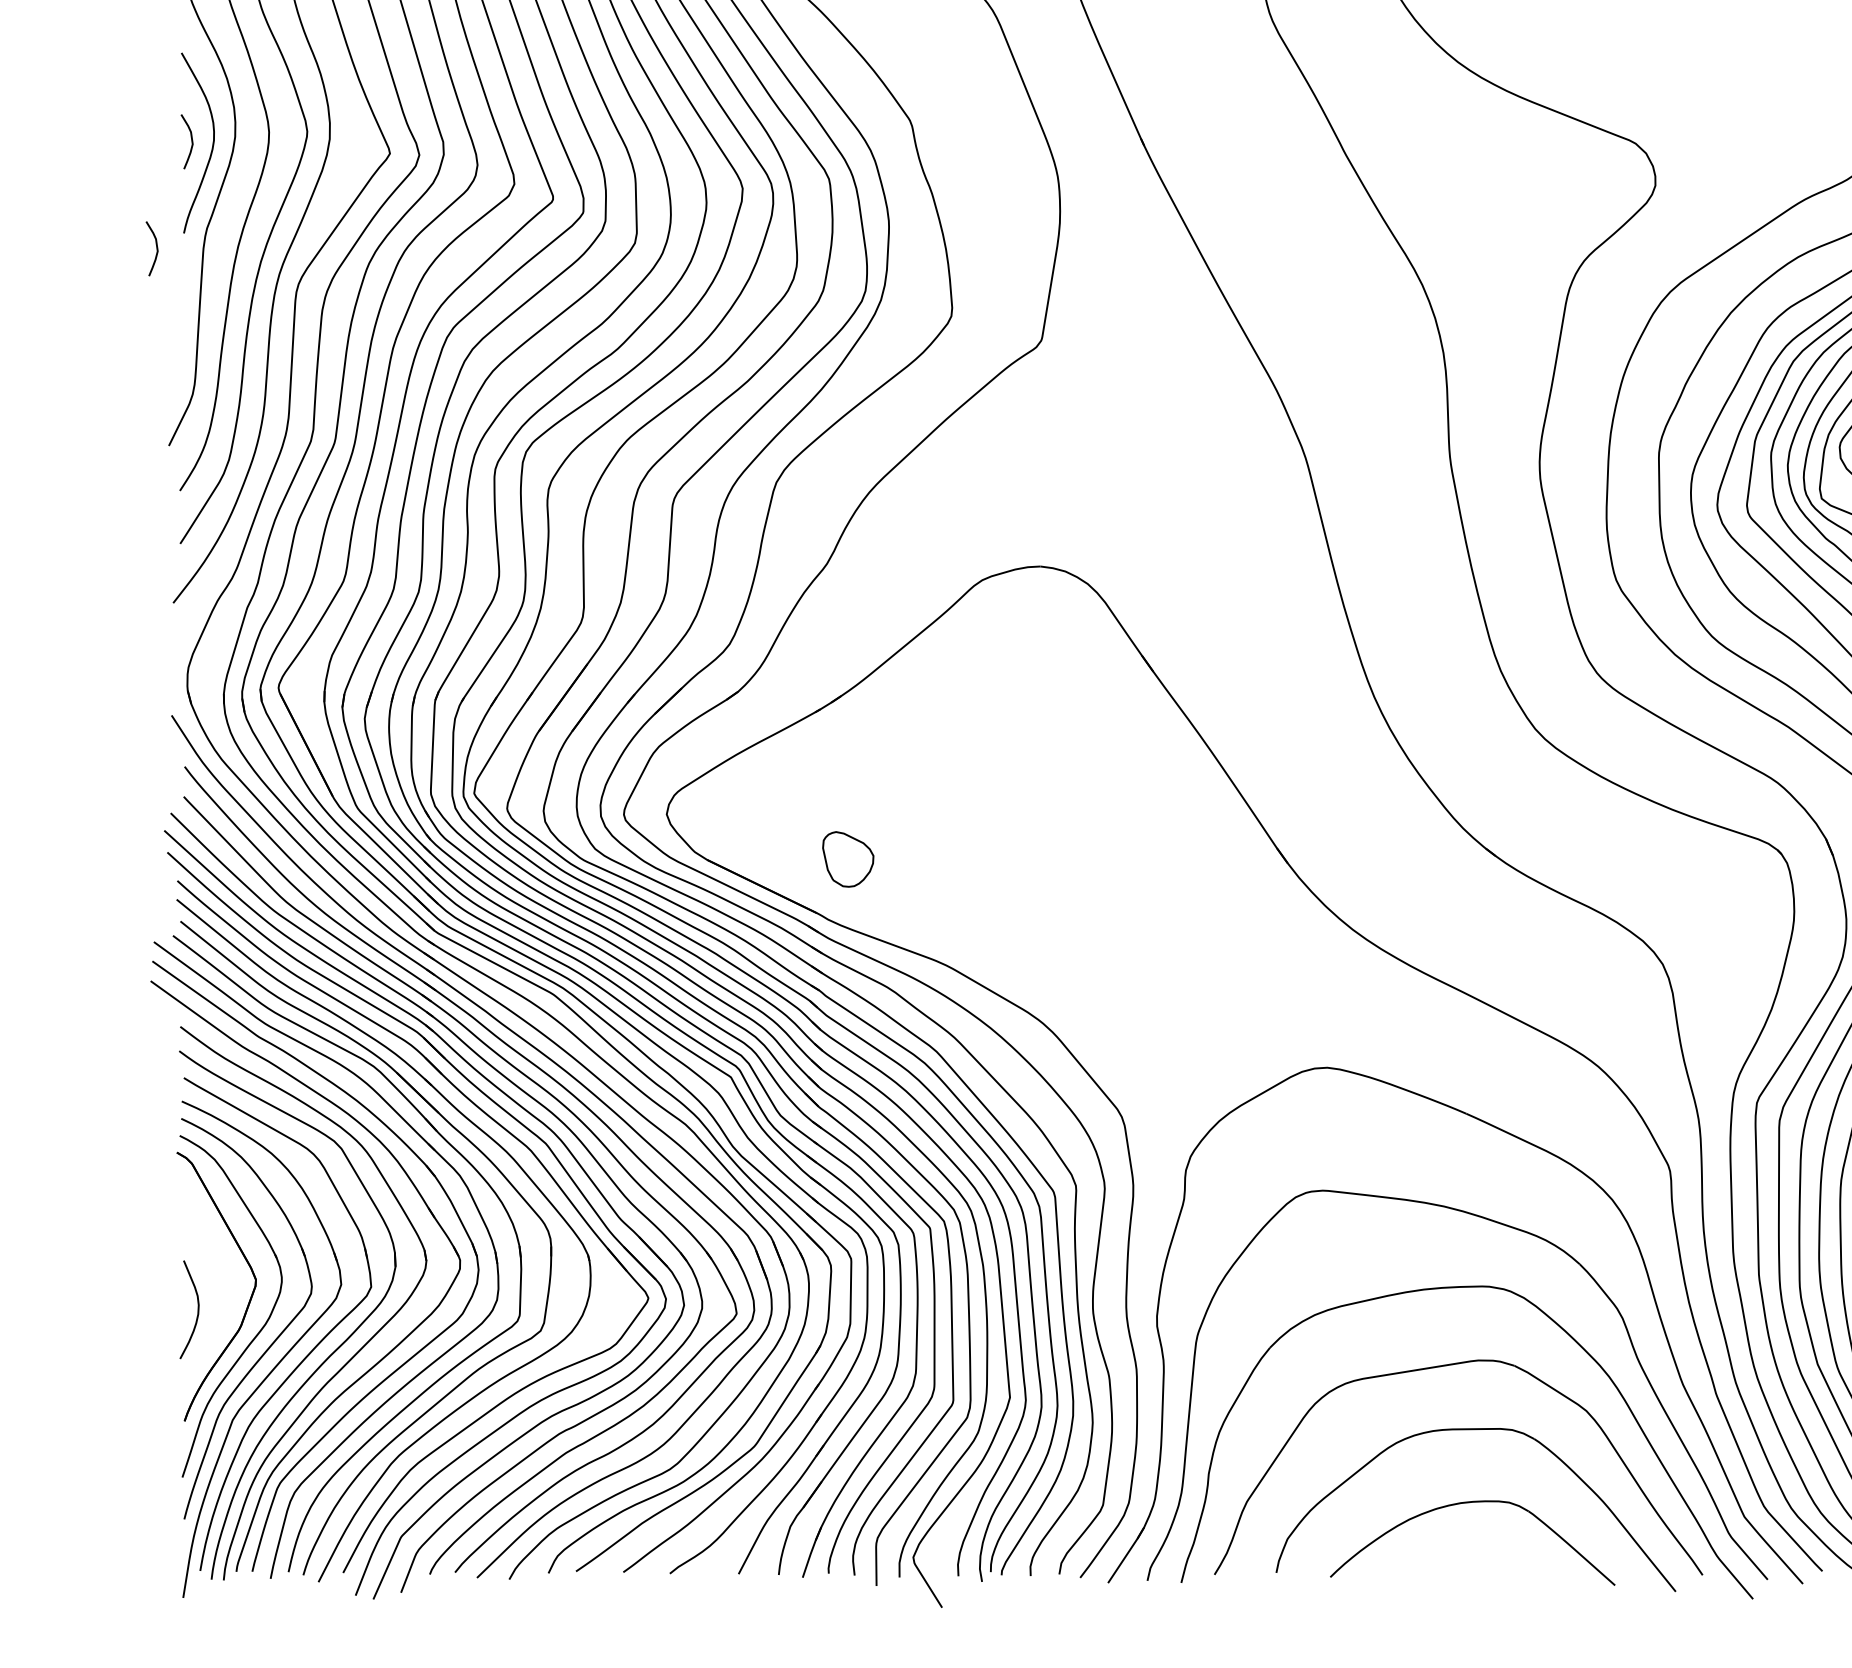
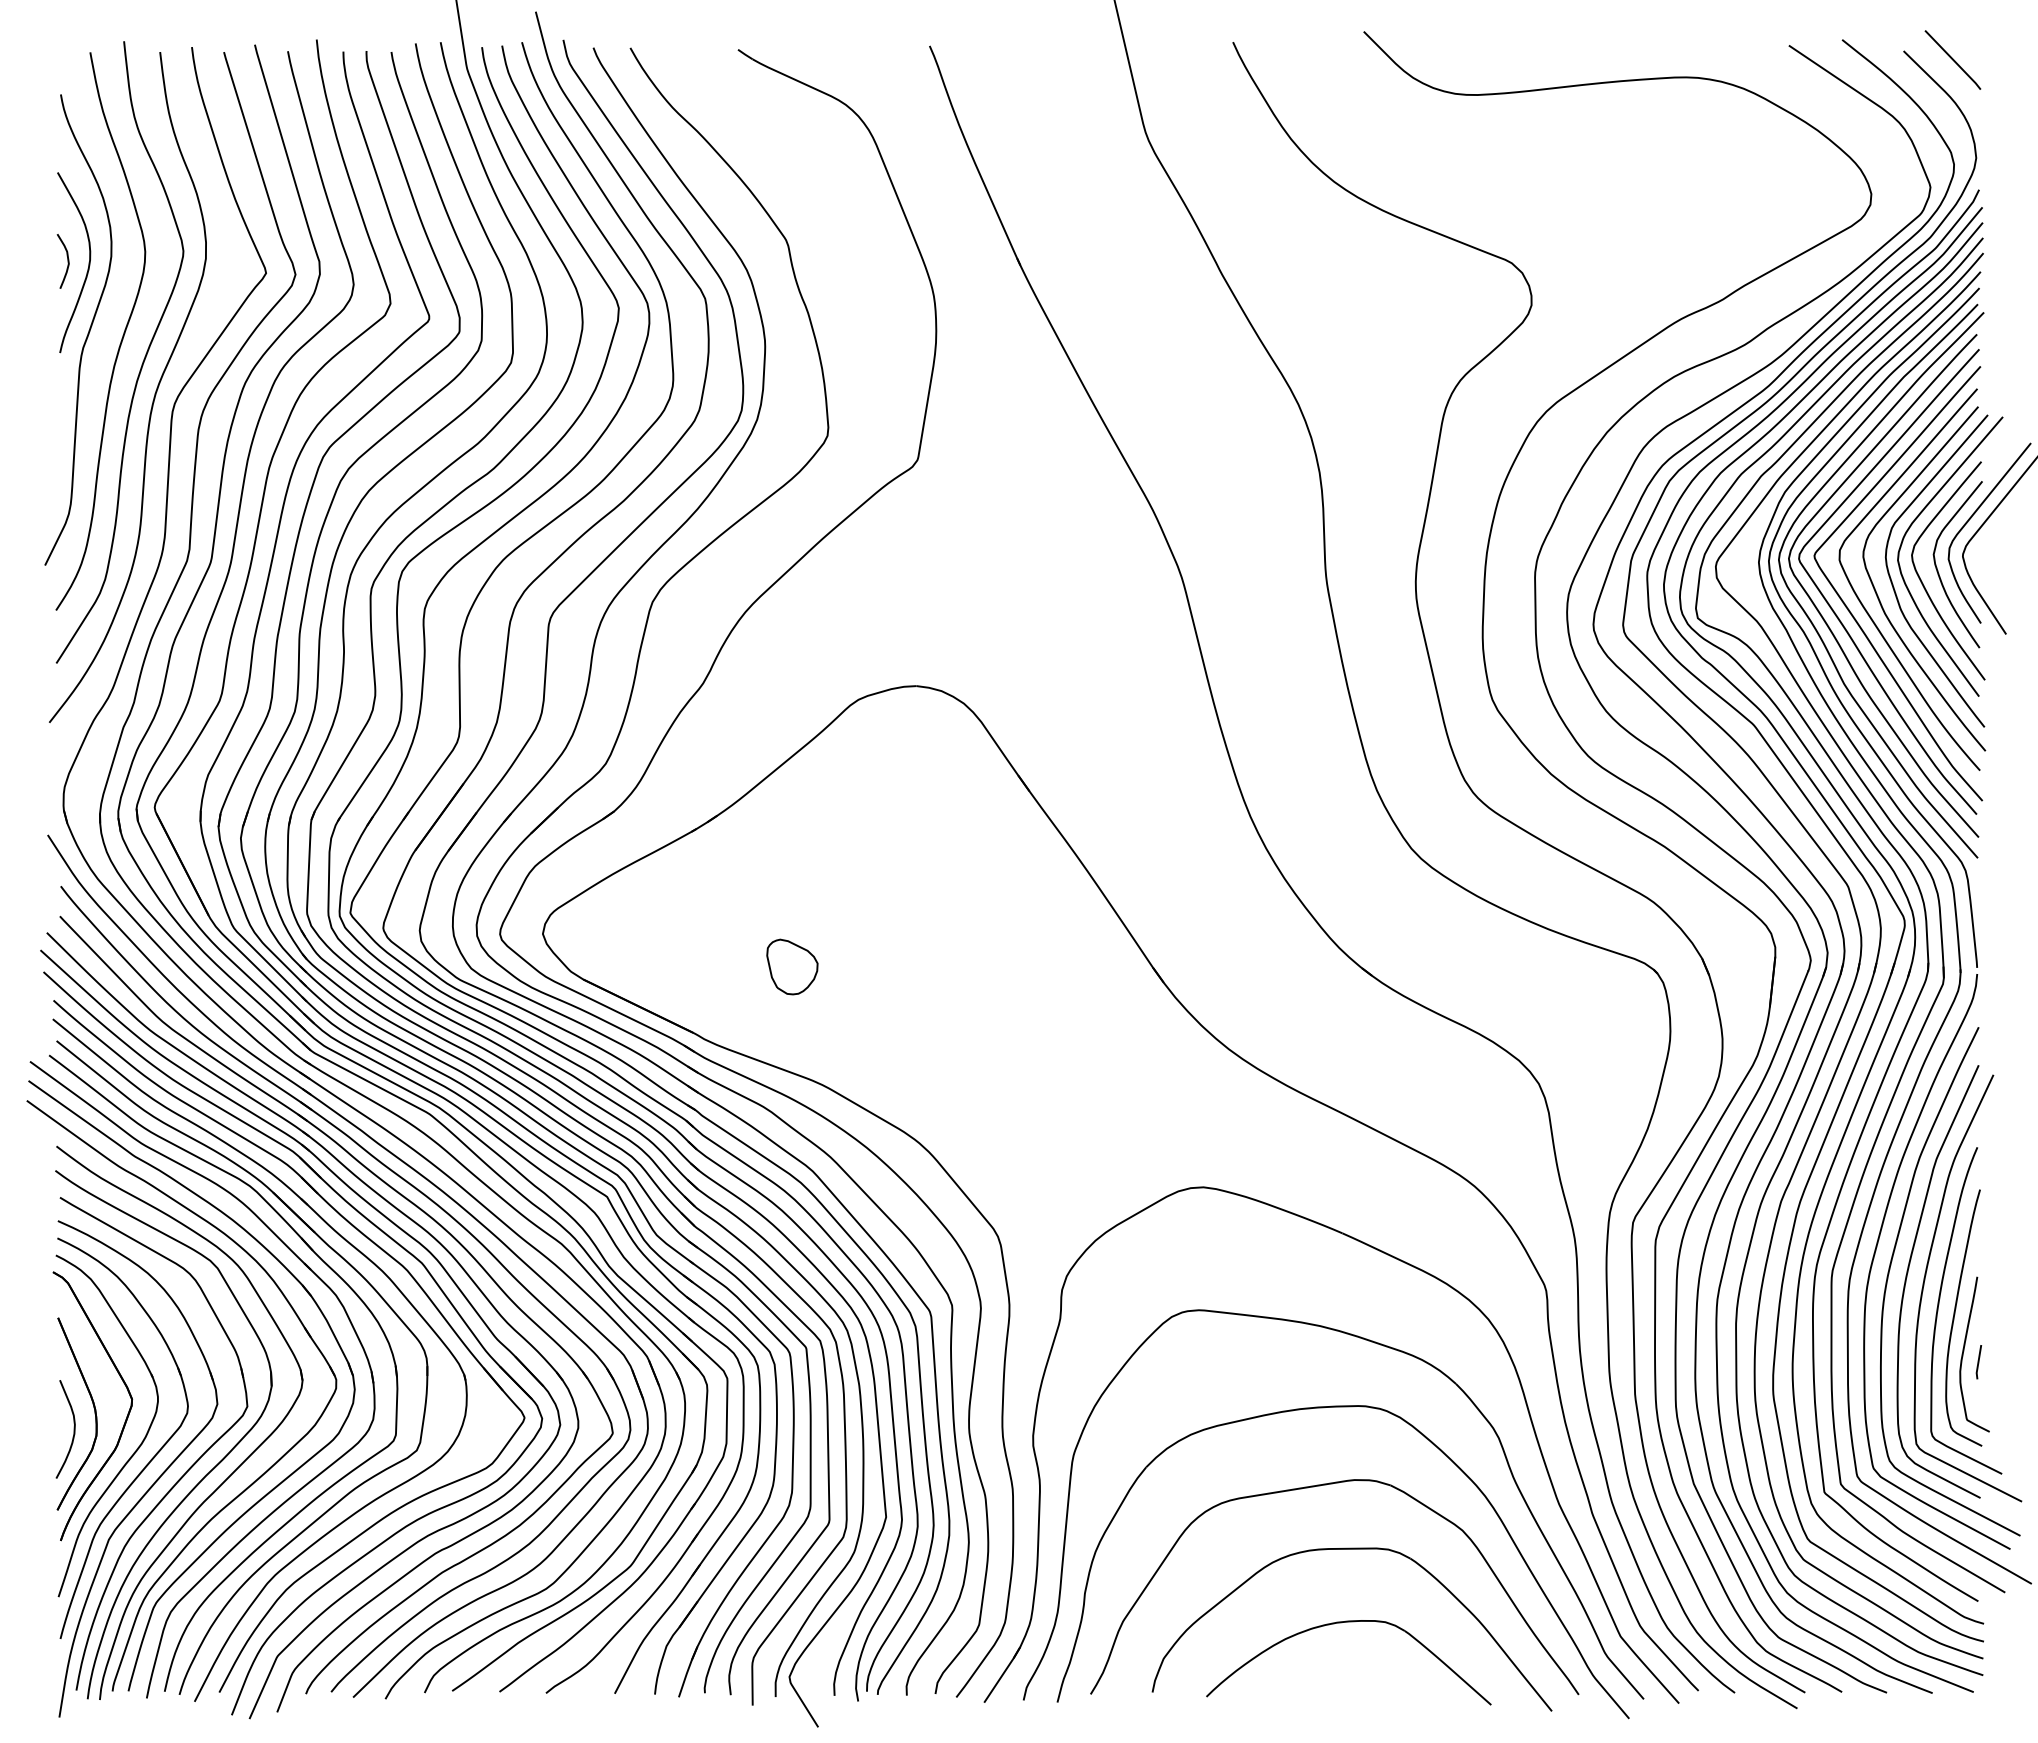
curve: (156, 248) -> (32, 368), removed
part: (848, 858) -> (792, 966), moved
part: (217, 1288) -> (93, 1408), added

